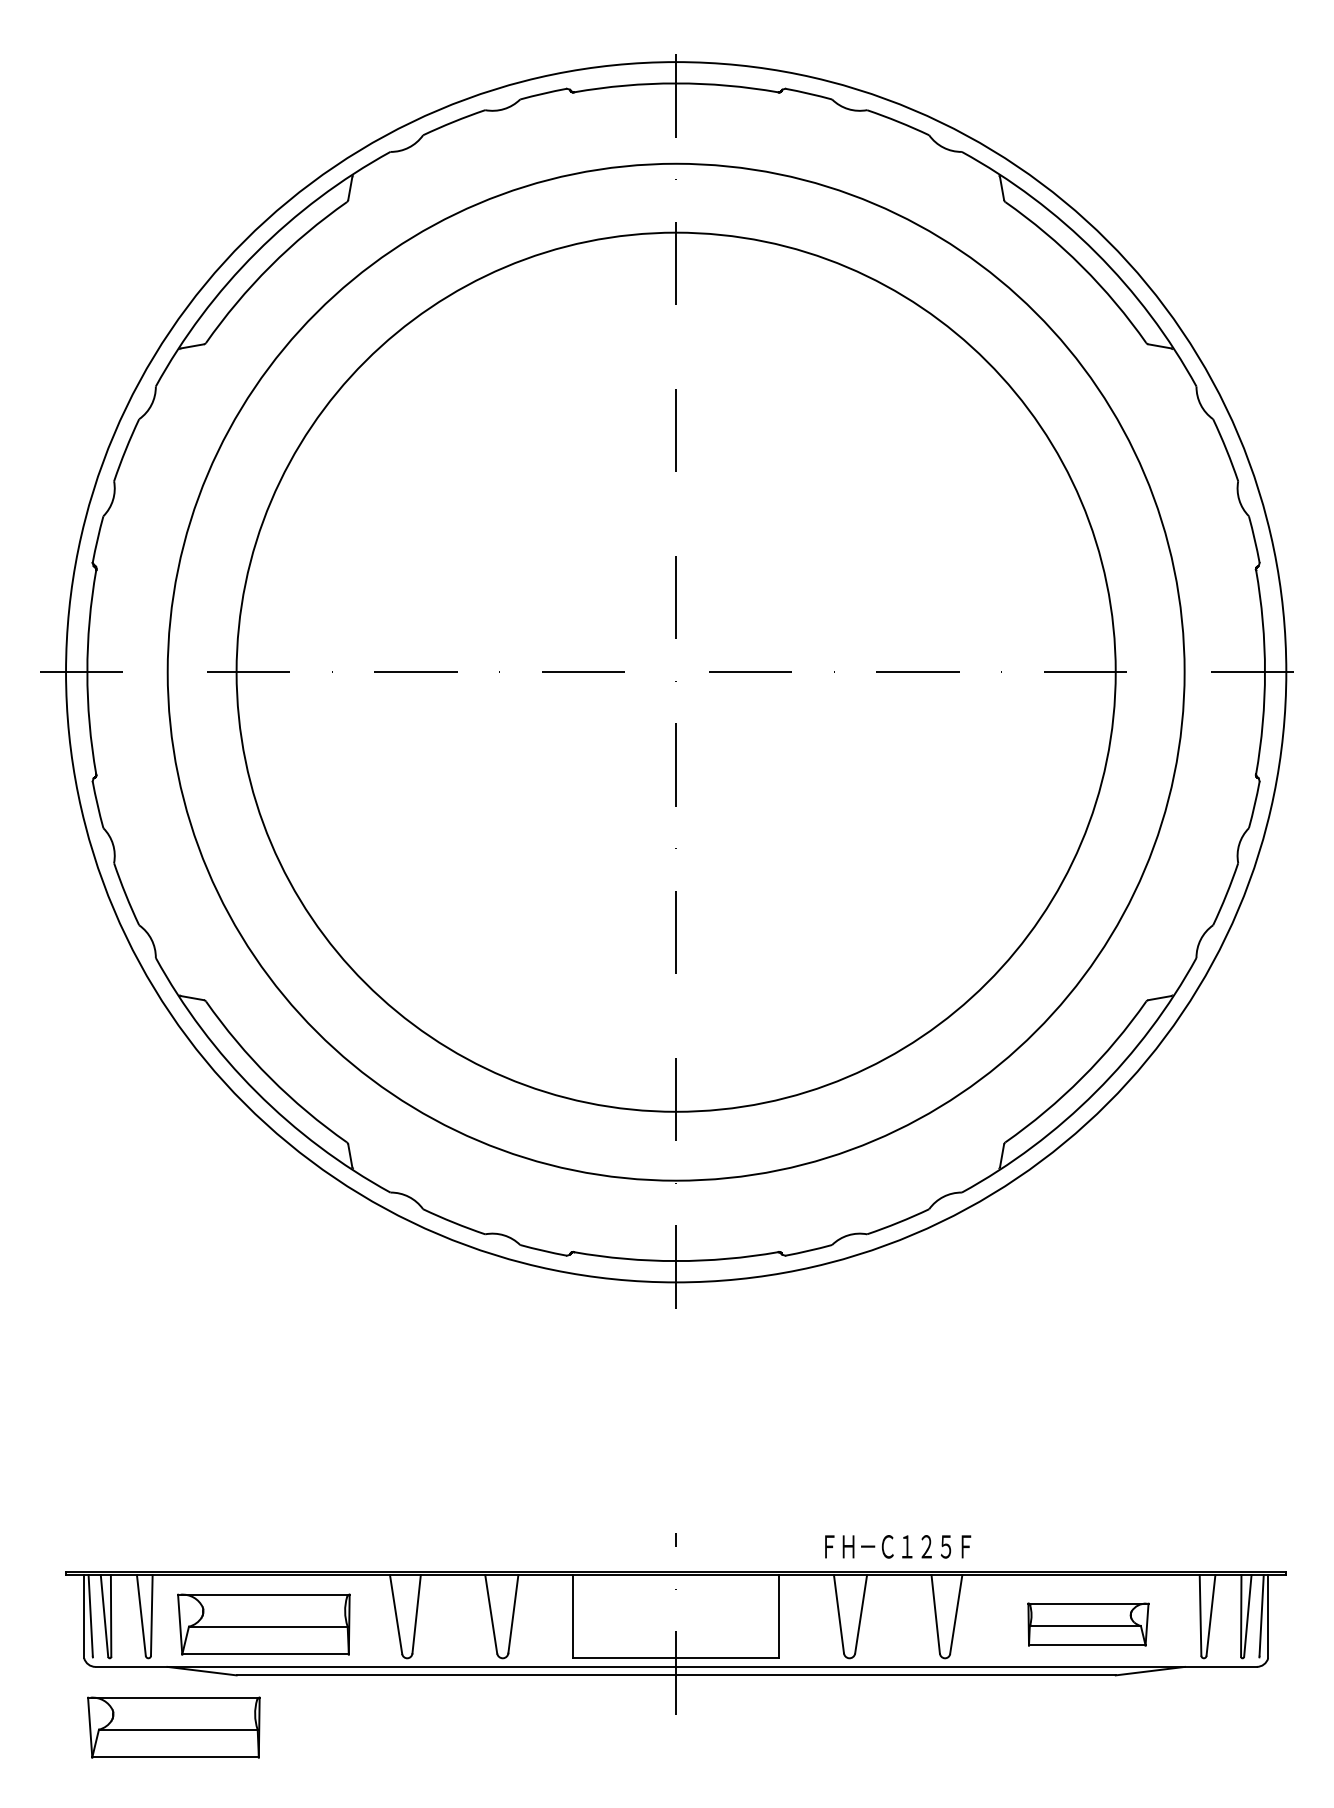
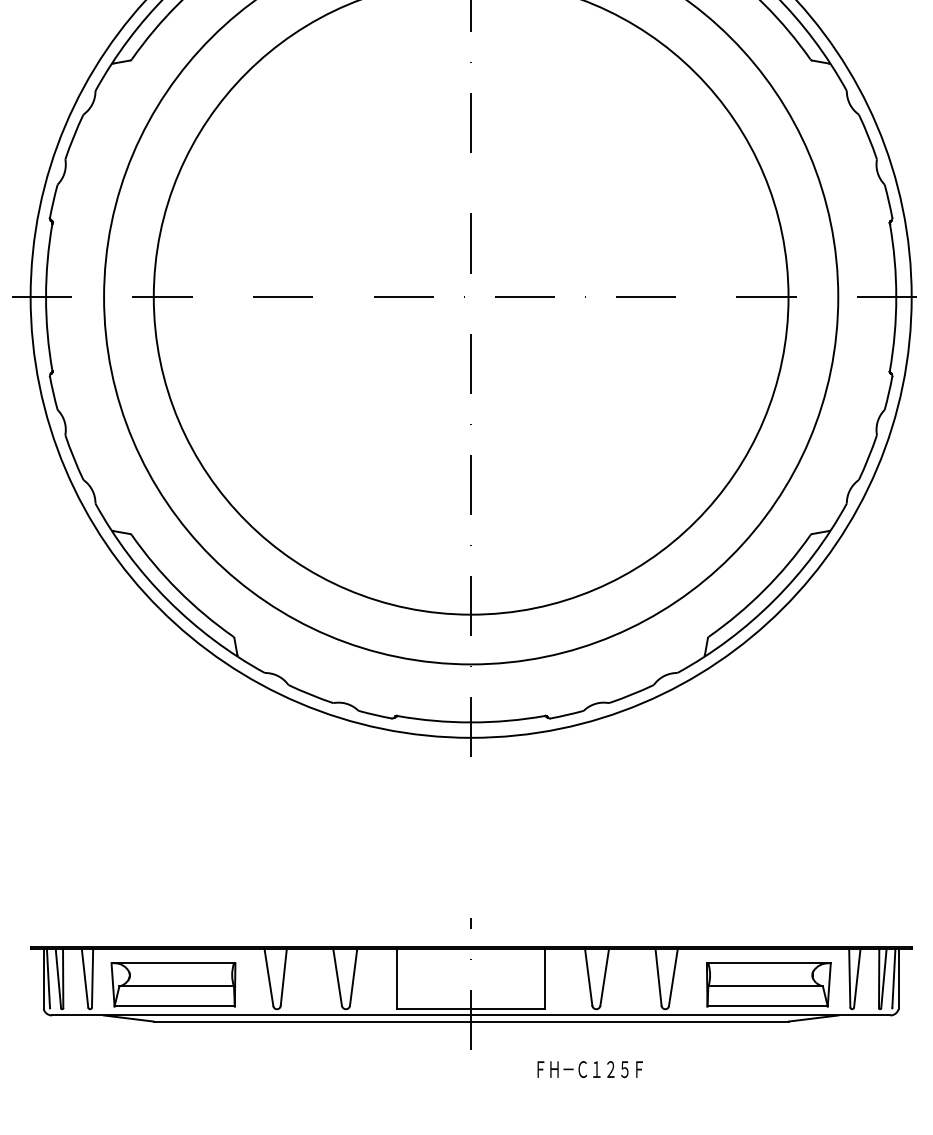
text: (898, 1546) -> (590, 1069), moved
part: (1088, 1624) -> (768, 984), size x1.43
part: (173, 1727) -> (108, 1059), removed

